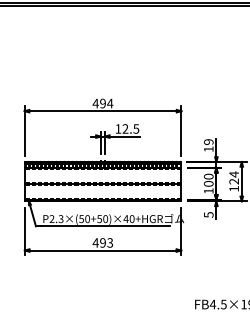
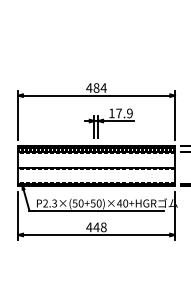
text: (102, 103) -> (96, 87), 494 -> 484
text: (130, 128) -> (124, 112), 12.5 -> 17.9
text: (106, 242) -> (100, 226), 493 -> 448

